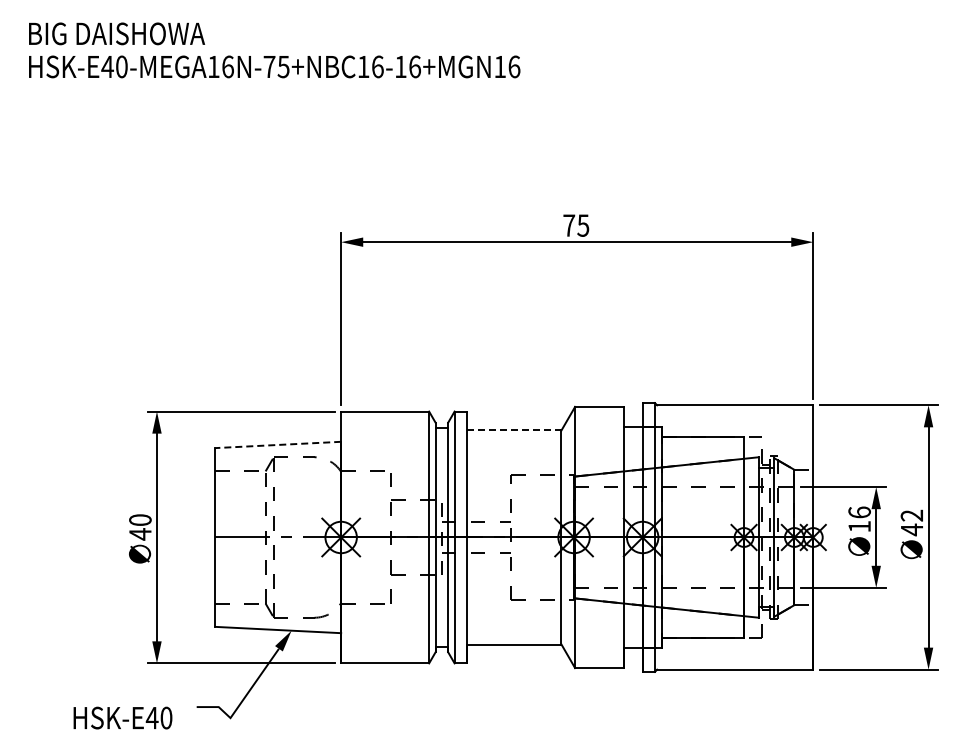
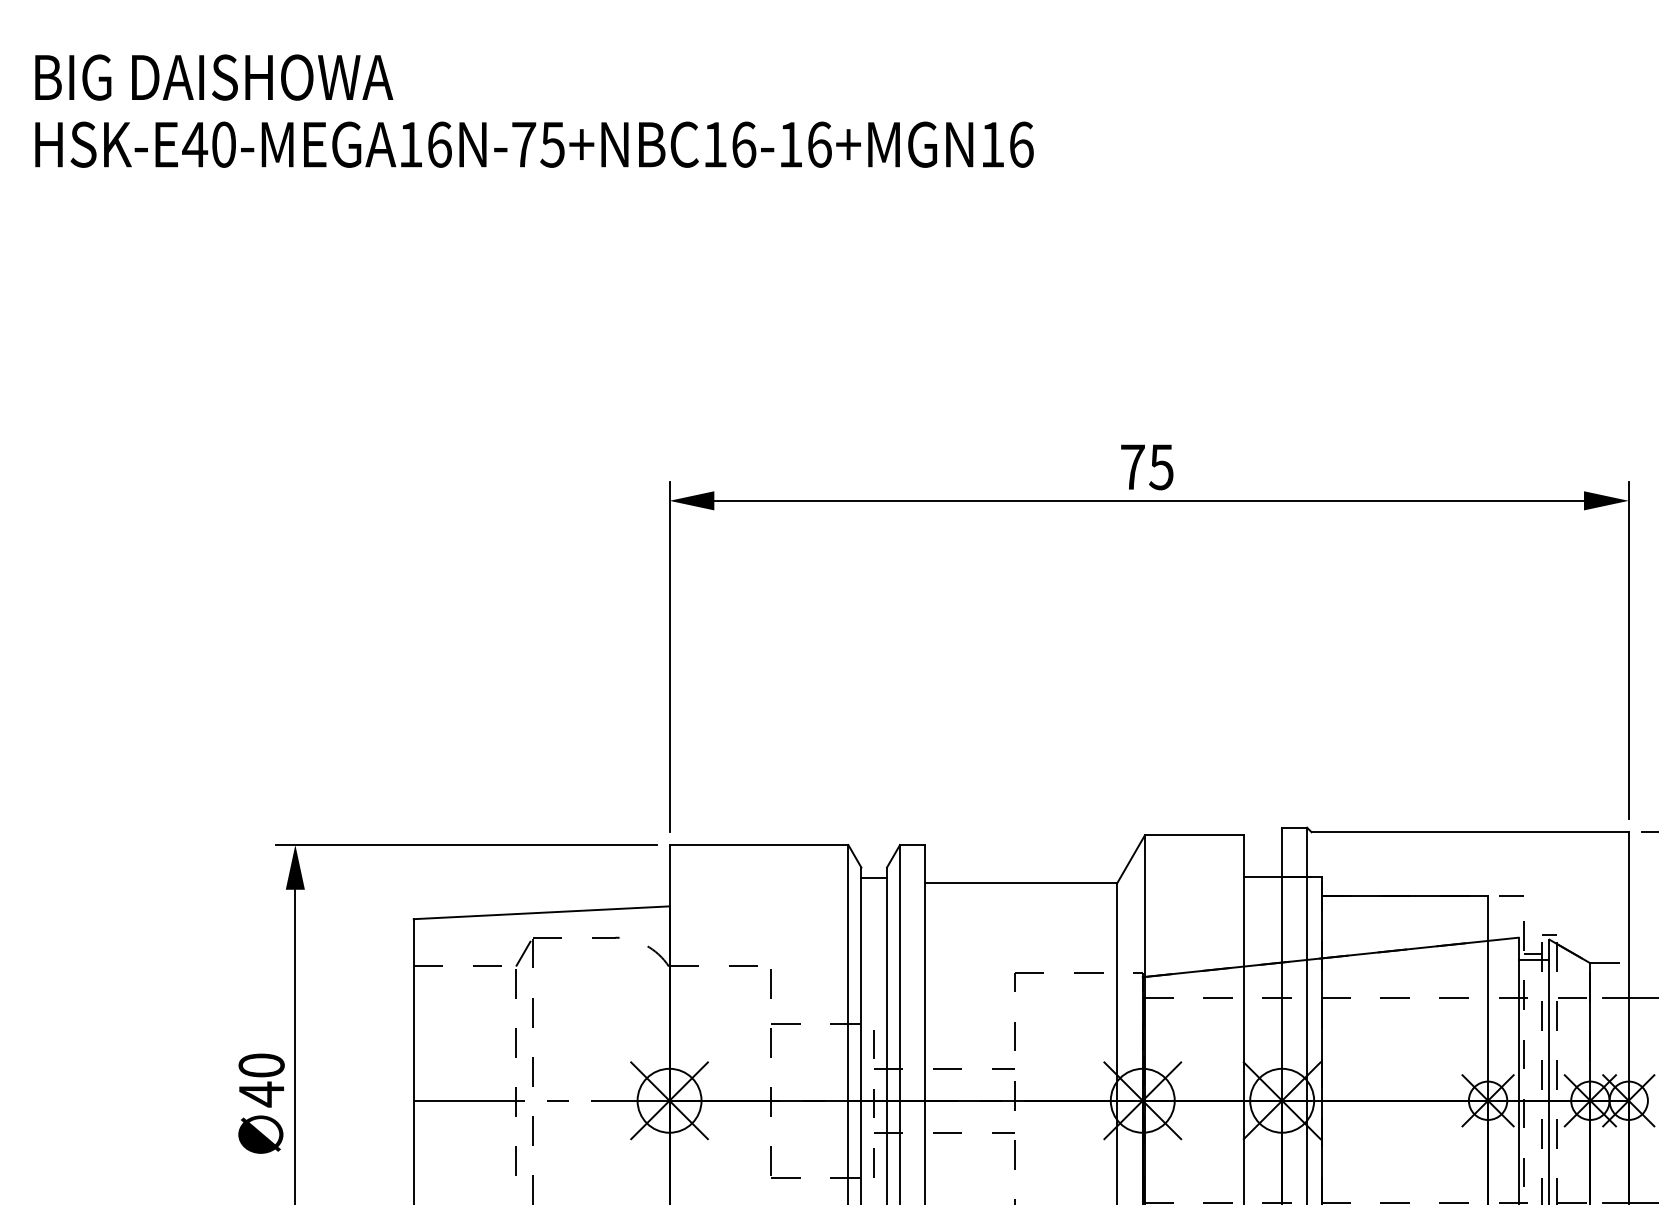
line: (514, 430) -> (1021, 883), dashed -> solid
line: (277, 444) -> (540, 911), dashed -> solid

